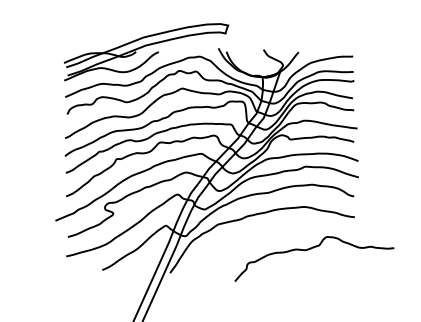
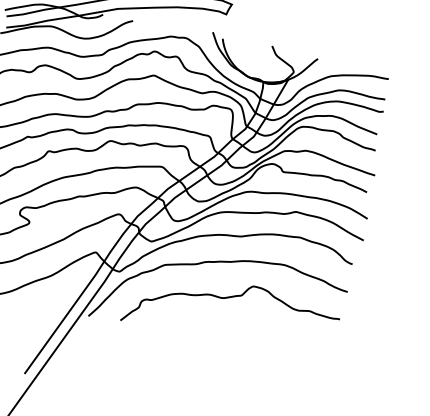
curve: (311, 249) -> (230, 298), moved

